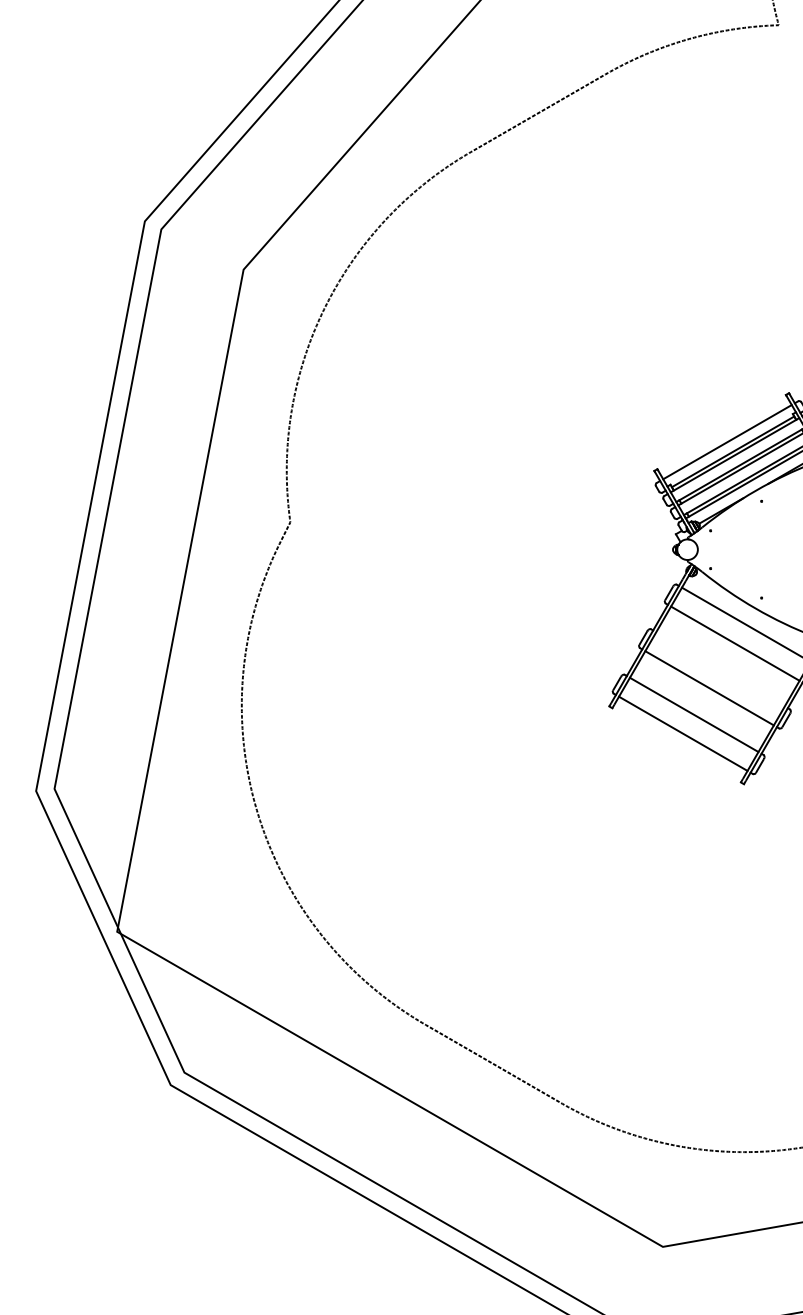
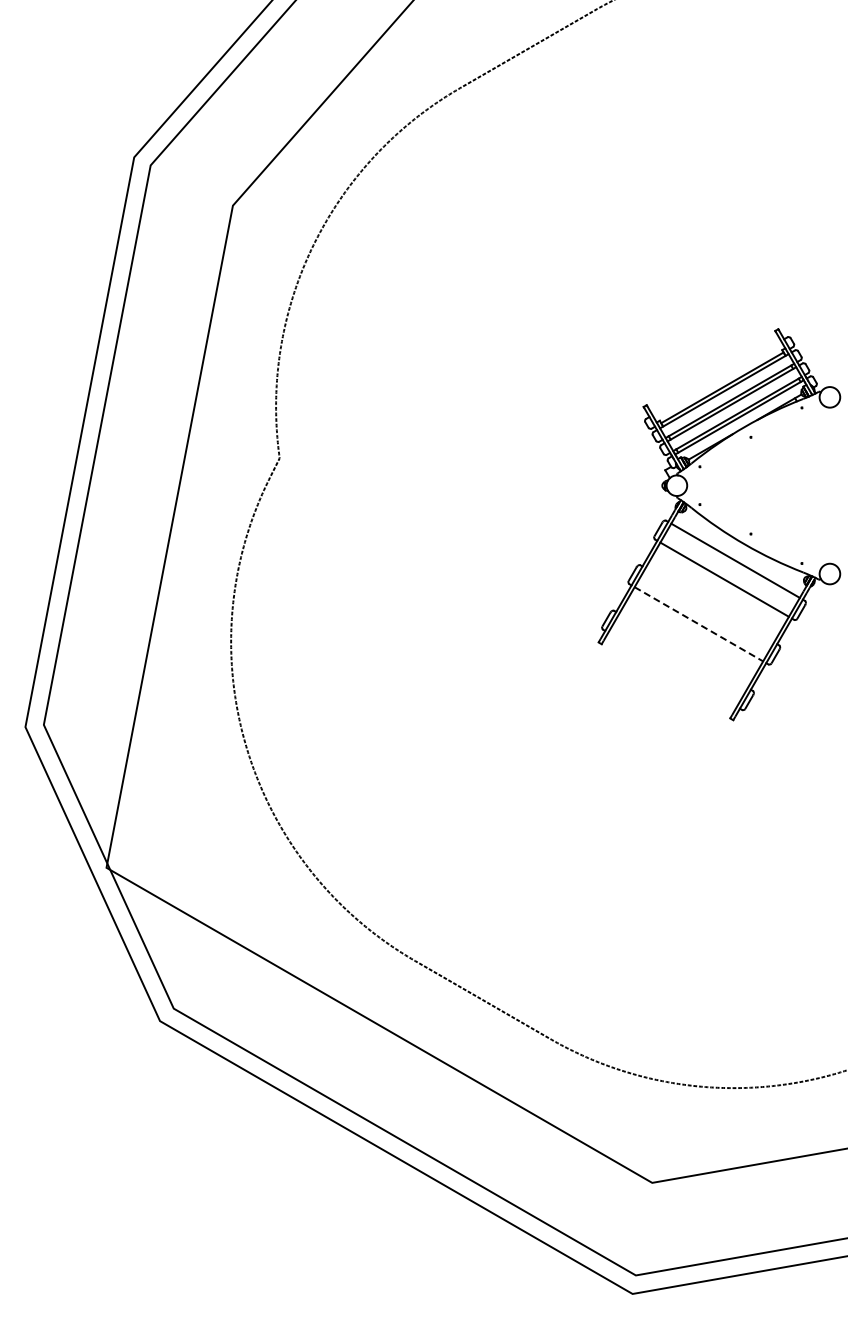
line: (727, 442) -> (716, 378), removed
line: (710, 688) -> (699, 624), solid -> dashed
line: (694, 714) -> (683, 650), removed
line: (683, 733) -> (672, 669), removed

